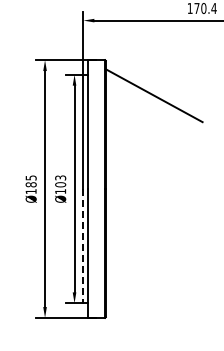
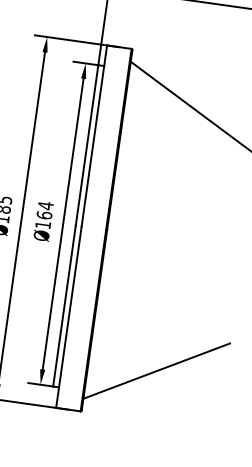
text: (60, 181) -> (44, 210), Ø103 -> Ø164
line: (83, 246) -> (64, 306), dashed -> solid
line: (153, 281) -> (155, 369), added

